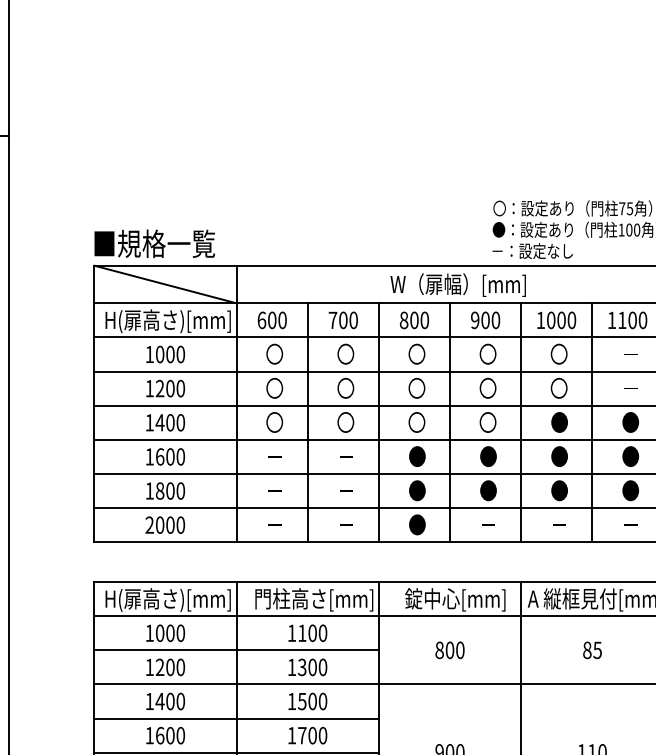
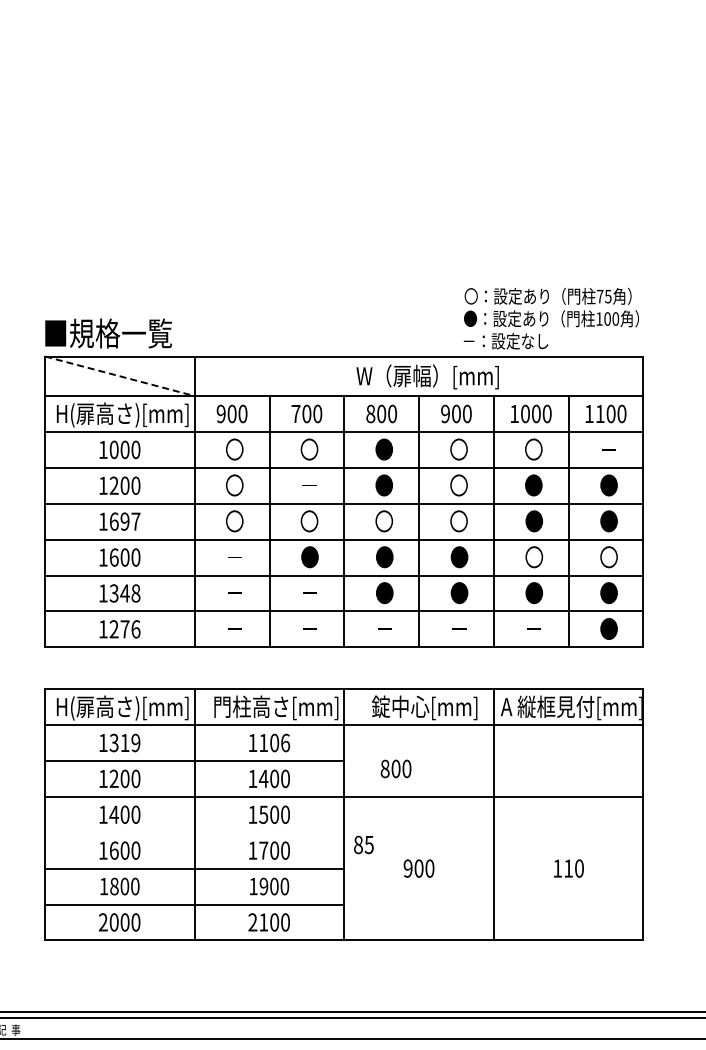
line: (166, 284) -> (120, 376), solid -> dashed
text: (261, 319) -> (220, 413), 600 -> 900
text: (417, 354) -> (384, 449), 〇 -> ●
text: (345, 388) -> (309, 485), 〇 -> －
text: (417, 388) -> (384, 485), 〇 -> ●
text: (558, 388) -> (533, 485), 〇 -> ●
text: (630, 388) -> (608, 485), － -> ●
text: (169, 422) -> (124, 521), 1400 -> 1697
text: (345, 456) -> (309, 557), － -> ●
text: (559, 456) -> (534, 557), ● -> 〇
text: (630, 456) -> (608, 557), ● -> 〇
text: (169, 491) -> (124, 593), 1800 -> 1348
text: (417, 524) -> (384, 628), ● -> －
text: (630, 524) -> (608, 628), － -> ●
text: (165, 525) -> (119, 629), 2000 -> 1276
text: (169, 632) -> (124, 742), 1000 -> 1319
text: (323, 632) -> (285, 742), 1100 -> 1106
text: (449, 649) -> (395, 768), moved
text: (592, 649) -> (363, 844), moved
text: (302, 667) -> (263, 778), 1300 -> 1400
line: (236, 718) -> (194, 832), removed

